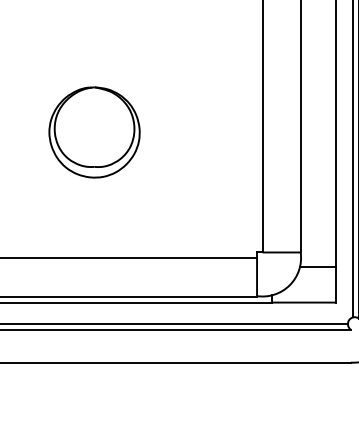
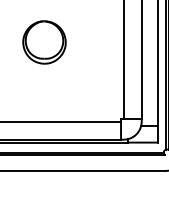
part: (94, 132) -> (44, 42), moved

